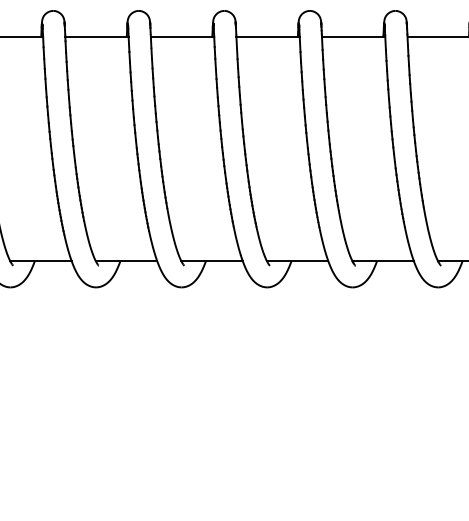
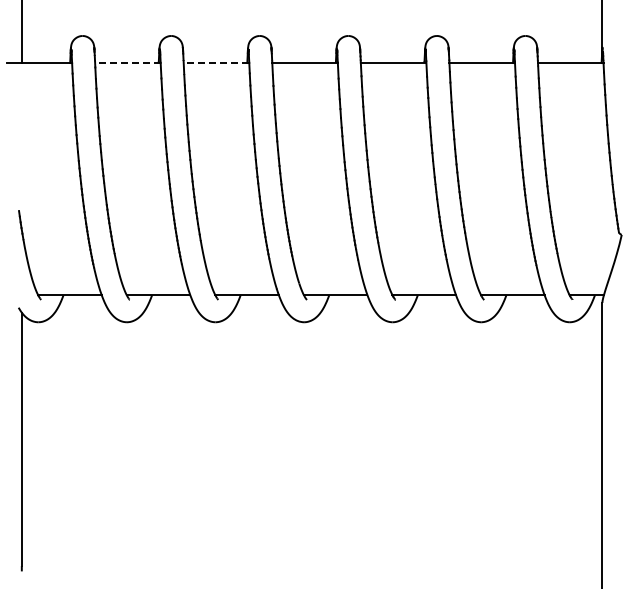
line: (96, 37) -> (127, 63), solid -> dashed
line: (182, 37) -> (216, 63), solid -> dashed

